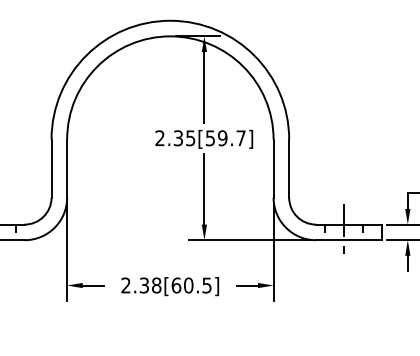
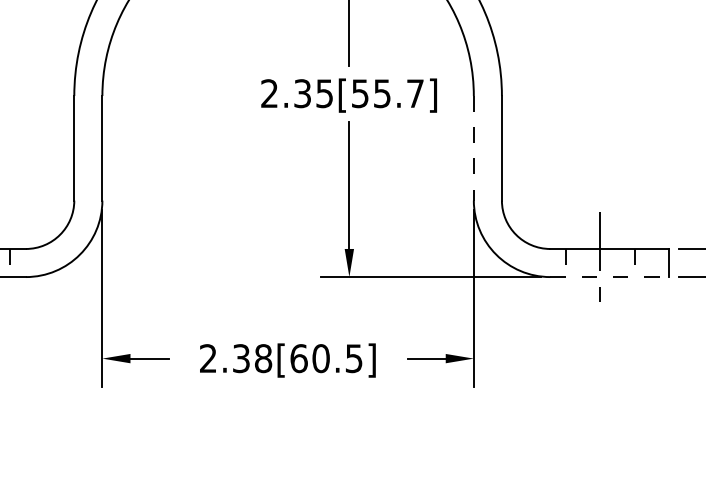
text: (222, 137) -> (381, 92), 2.35[59.7] -> 2.35[55.7]
line: (273, 169) -> (473, 149), solid -> dashed
line: (349, 240) -> (610, 277), solid -> dashed

